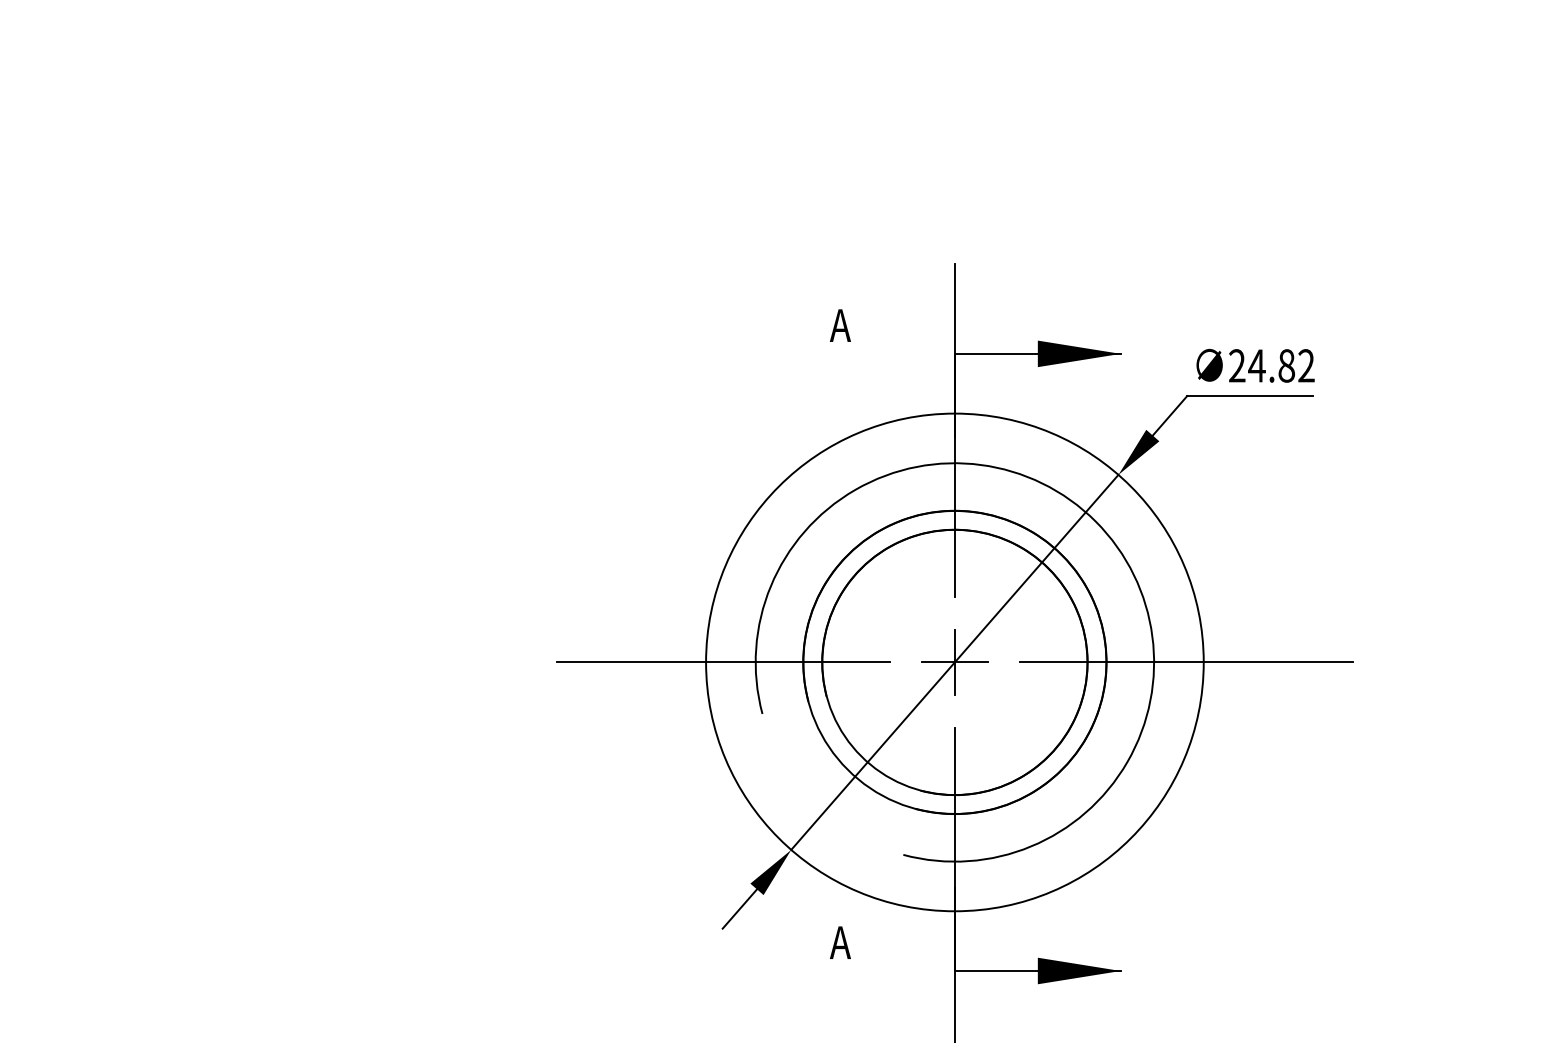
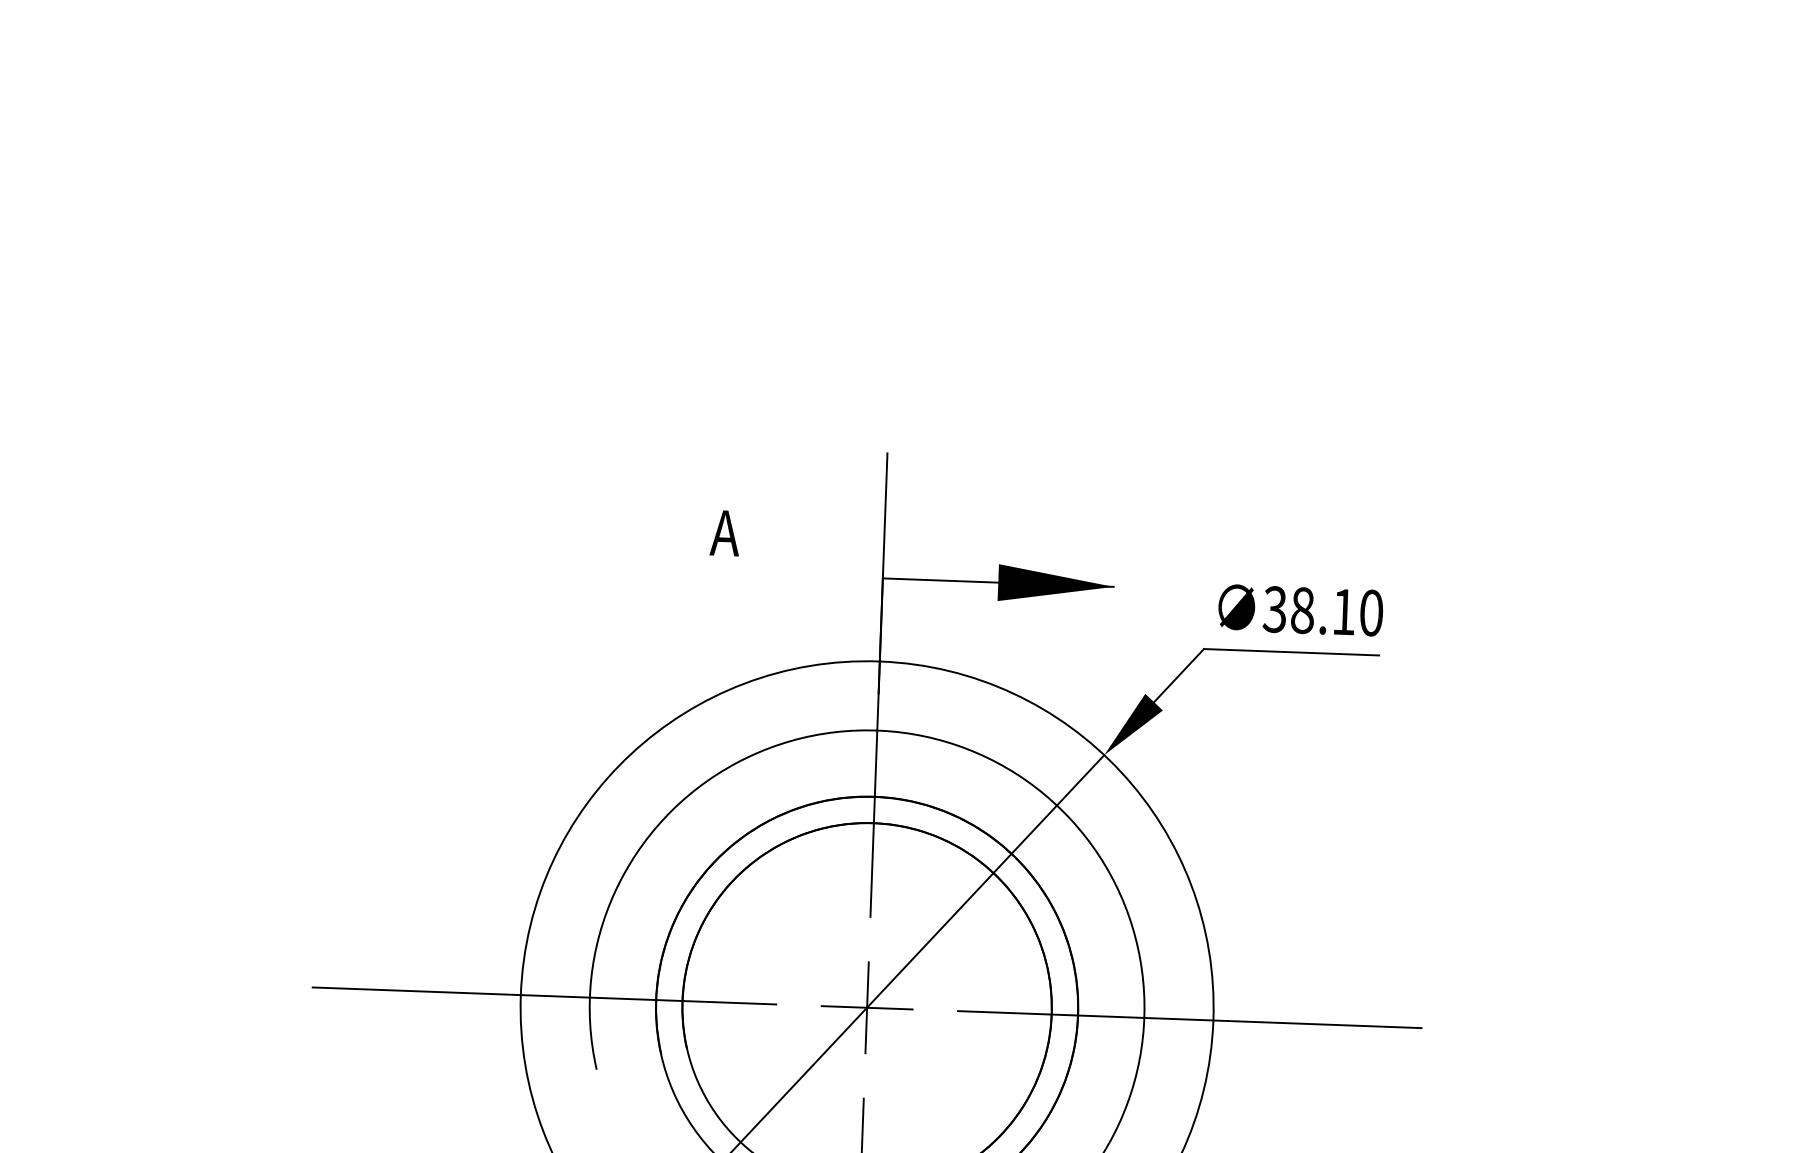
text: (1271, 365) -> (1322, 610), 24.82 -> 38.10

